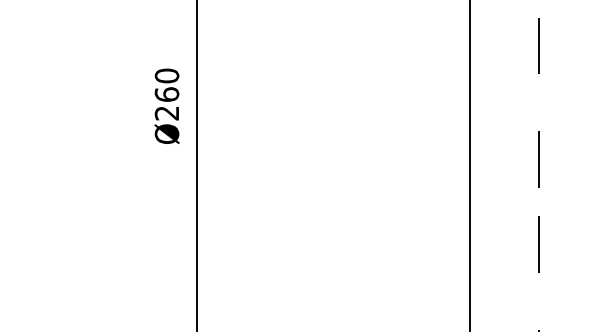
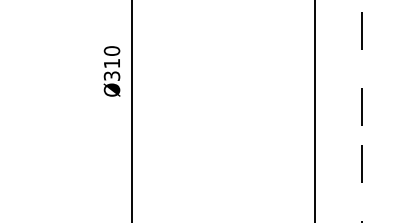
text: (166, 103) -> (111, 69), Ø260 -> Ø310

